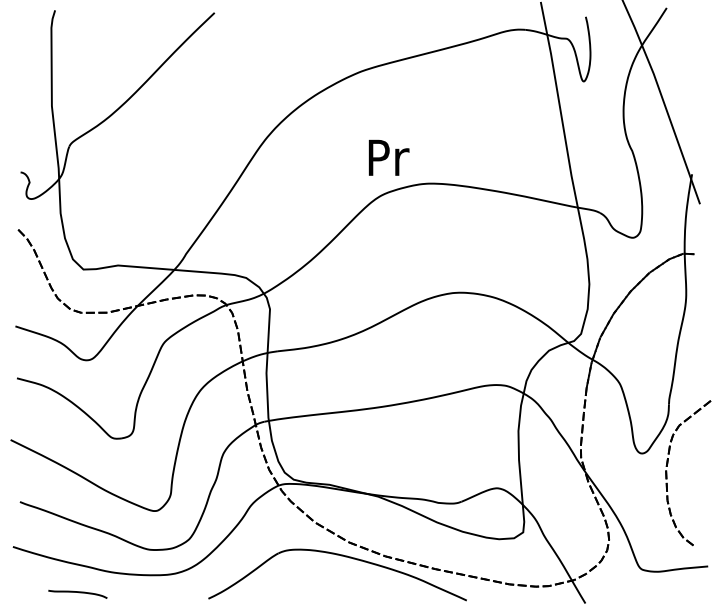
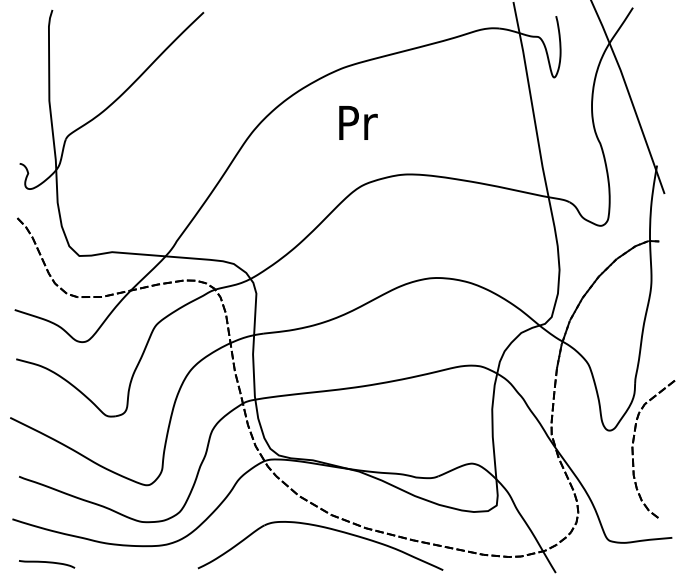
text: (389, 157) -> (358, 122), moved
curve: (78, 593) -> (47, 563), moved

